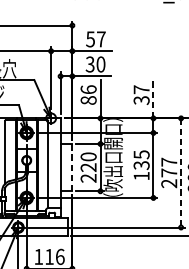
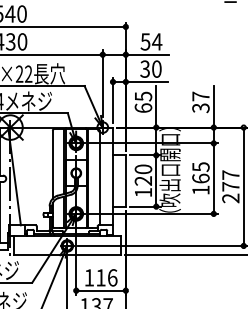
text: (101, 39) -> (157, 41), 57 -> 54
text: (88, 94) -> (143, 101), 86 -> 65
line: (153, 98) -> (213, 106), dashed -> solid
text: (141, 165) -> (200, 178), 135 -> 165
line: (72, 168) -> (125, 181), dashed -> solid
line: (180, 173) -> (243, 187), dashed -> solid
text: (87, 178) -> (142, 192), 220 -> 120

